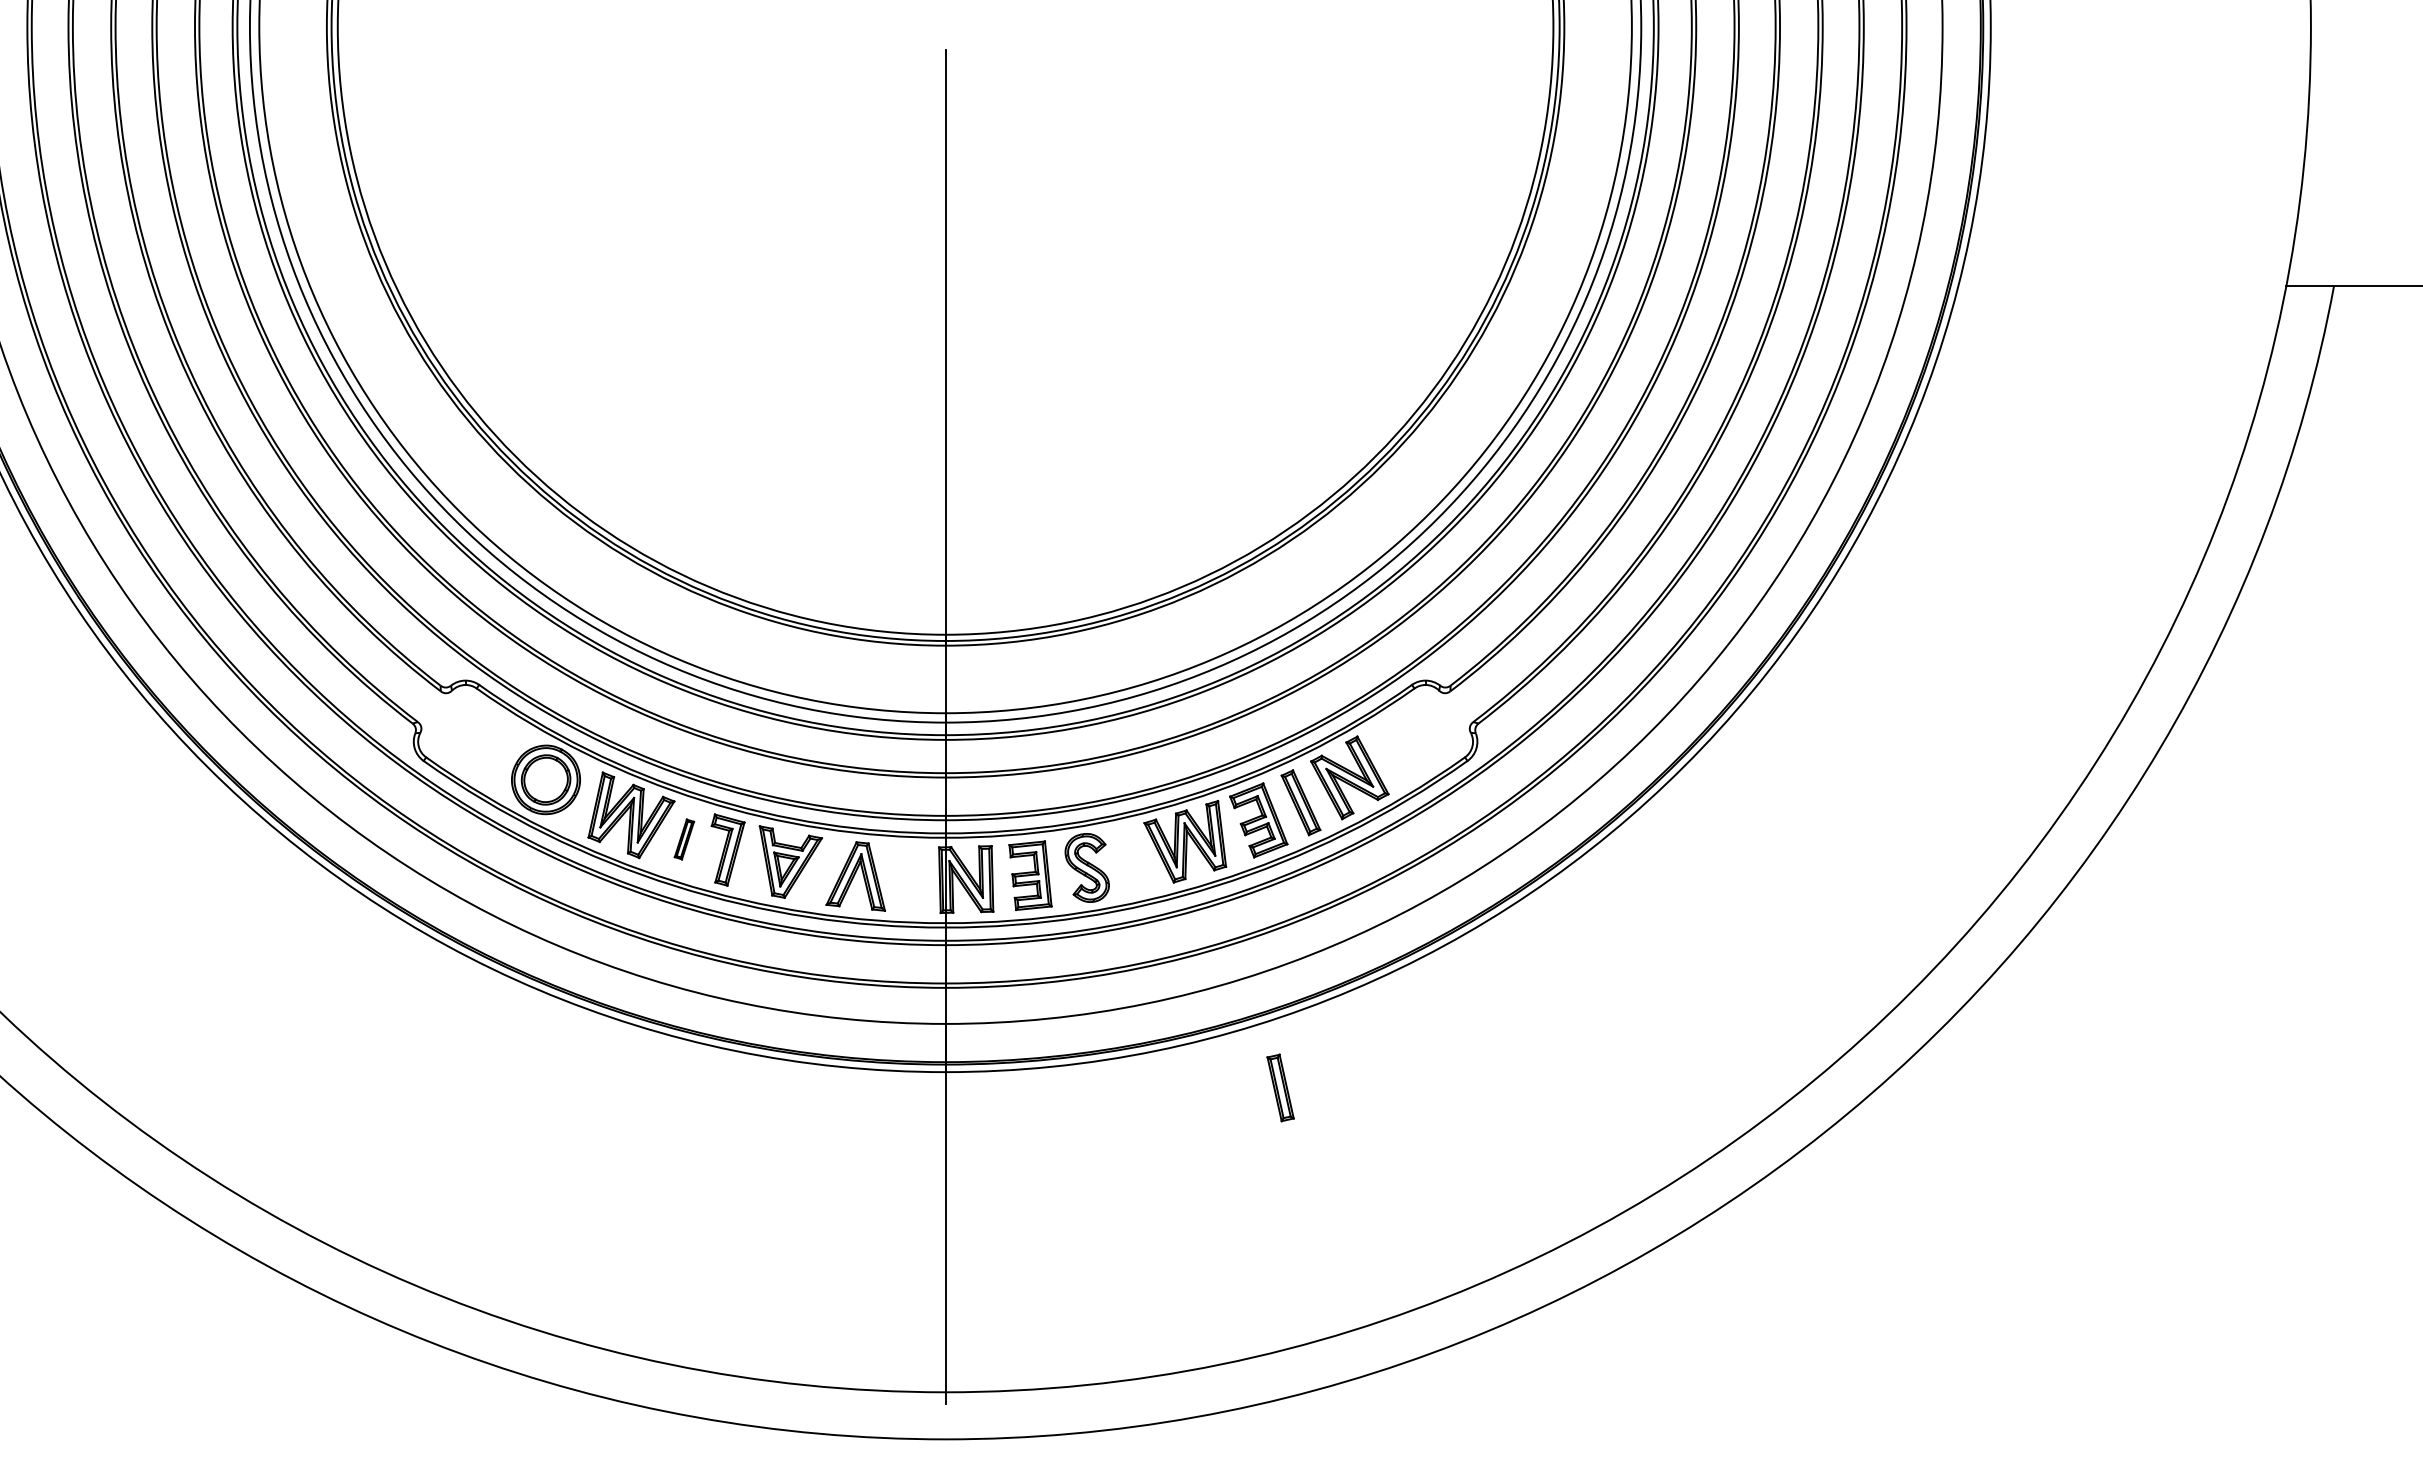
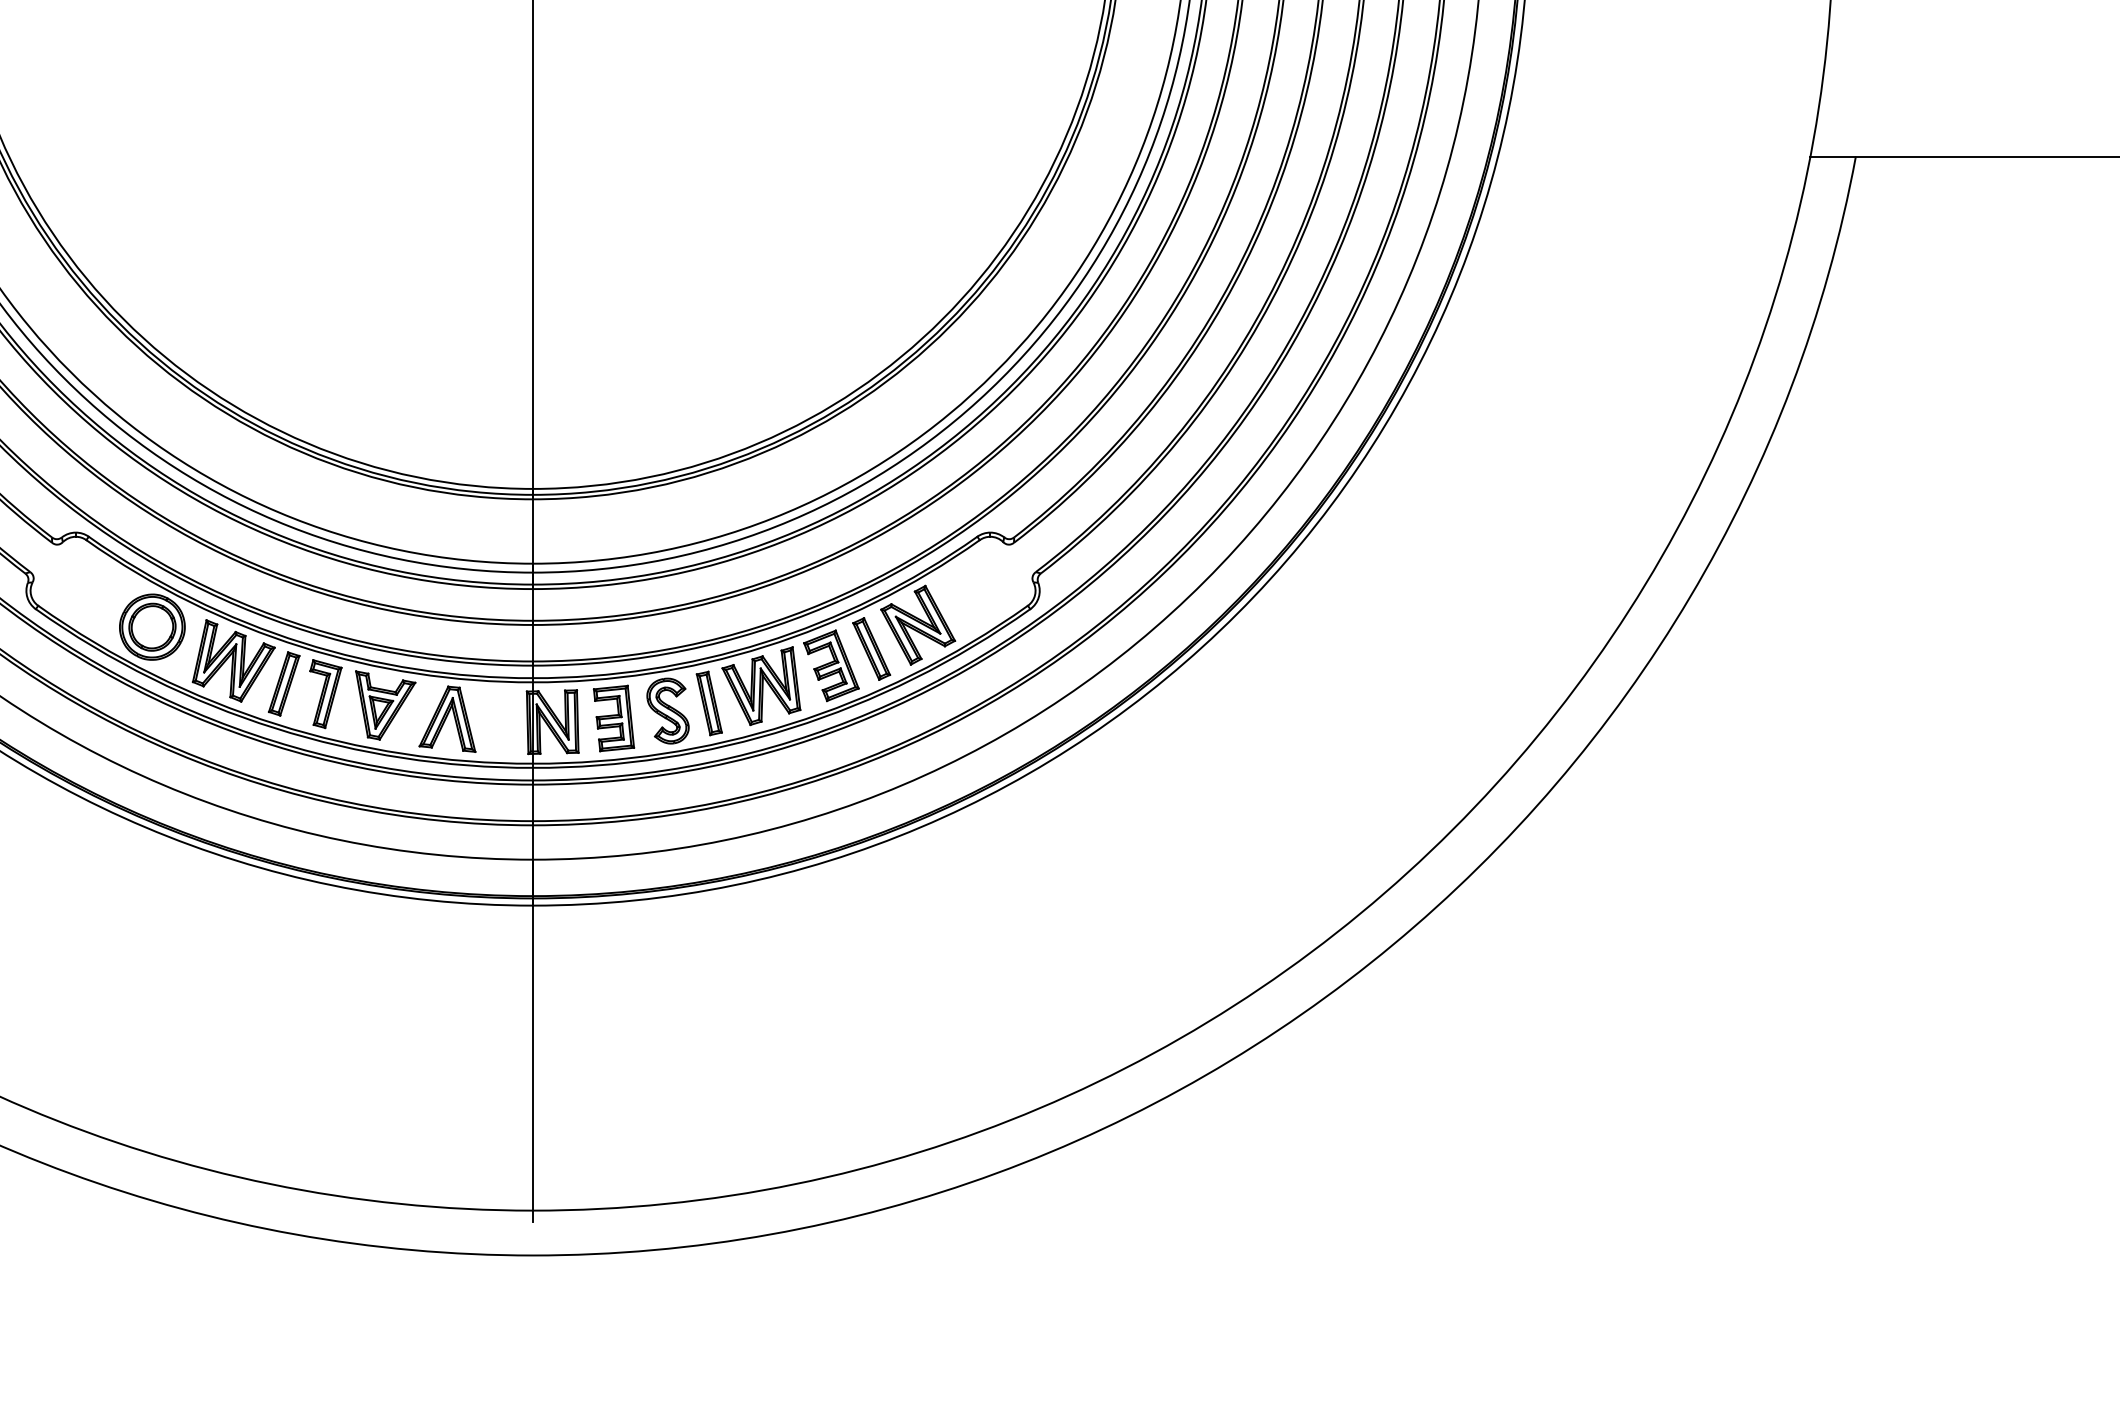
part: (684, 839) -> (284, 683), size x1.67
part: (1280, 1087) -> (709, 703), moved

